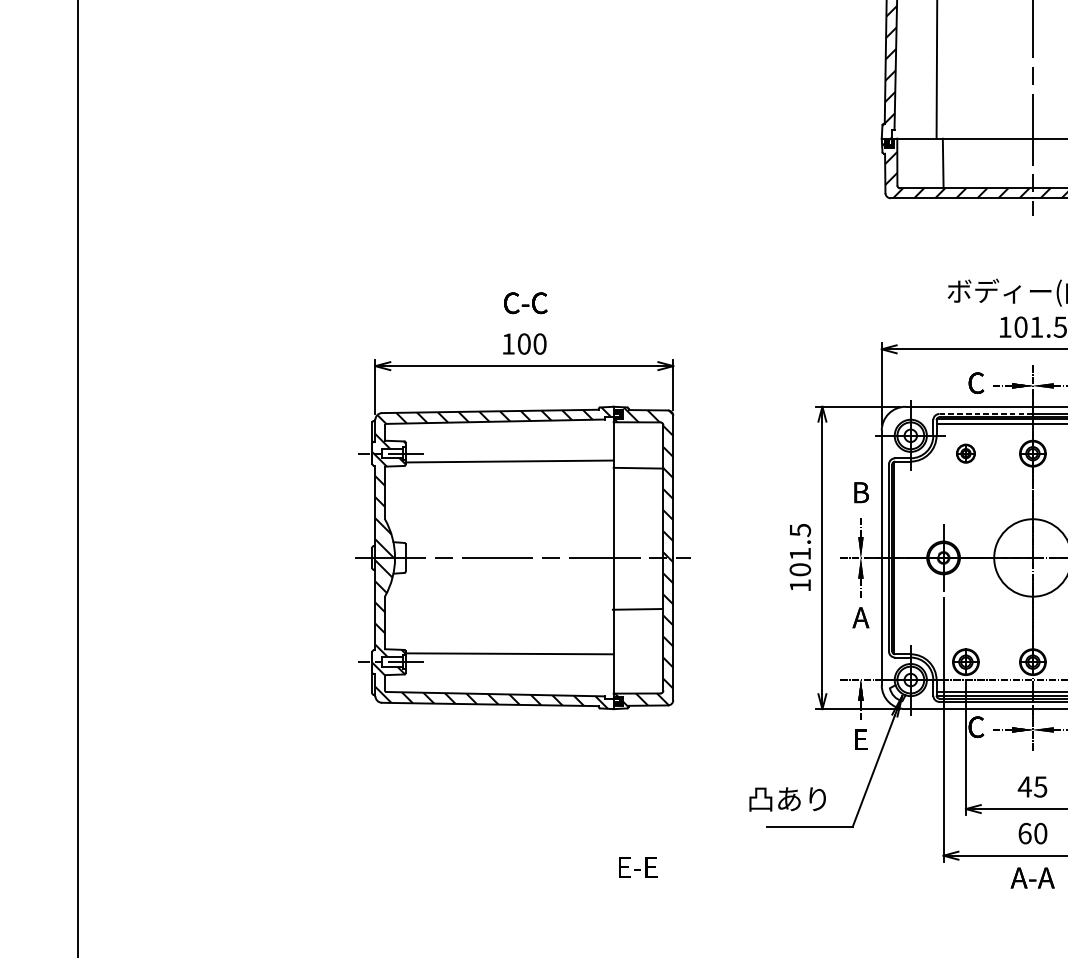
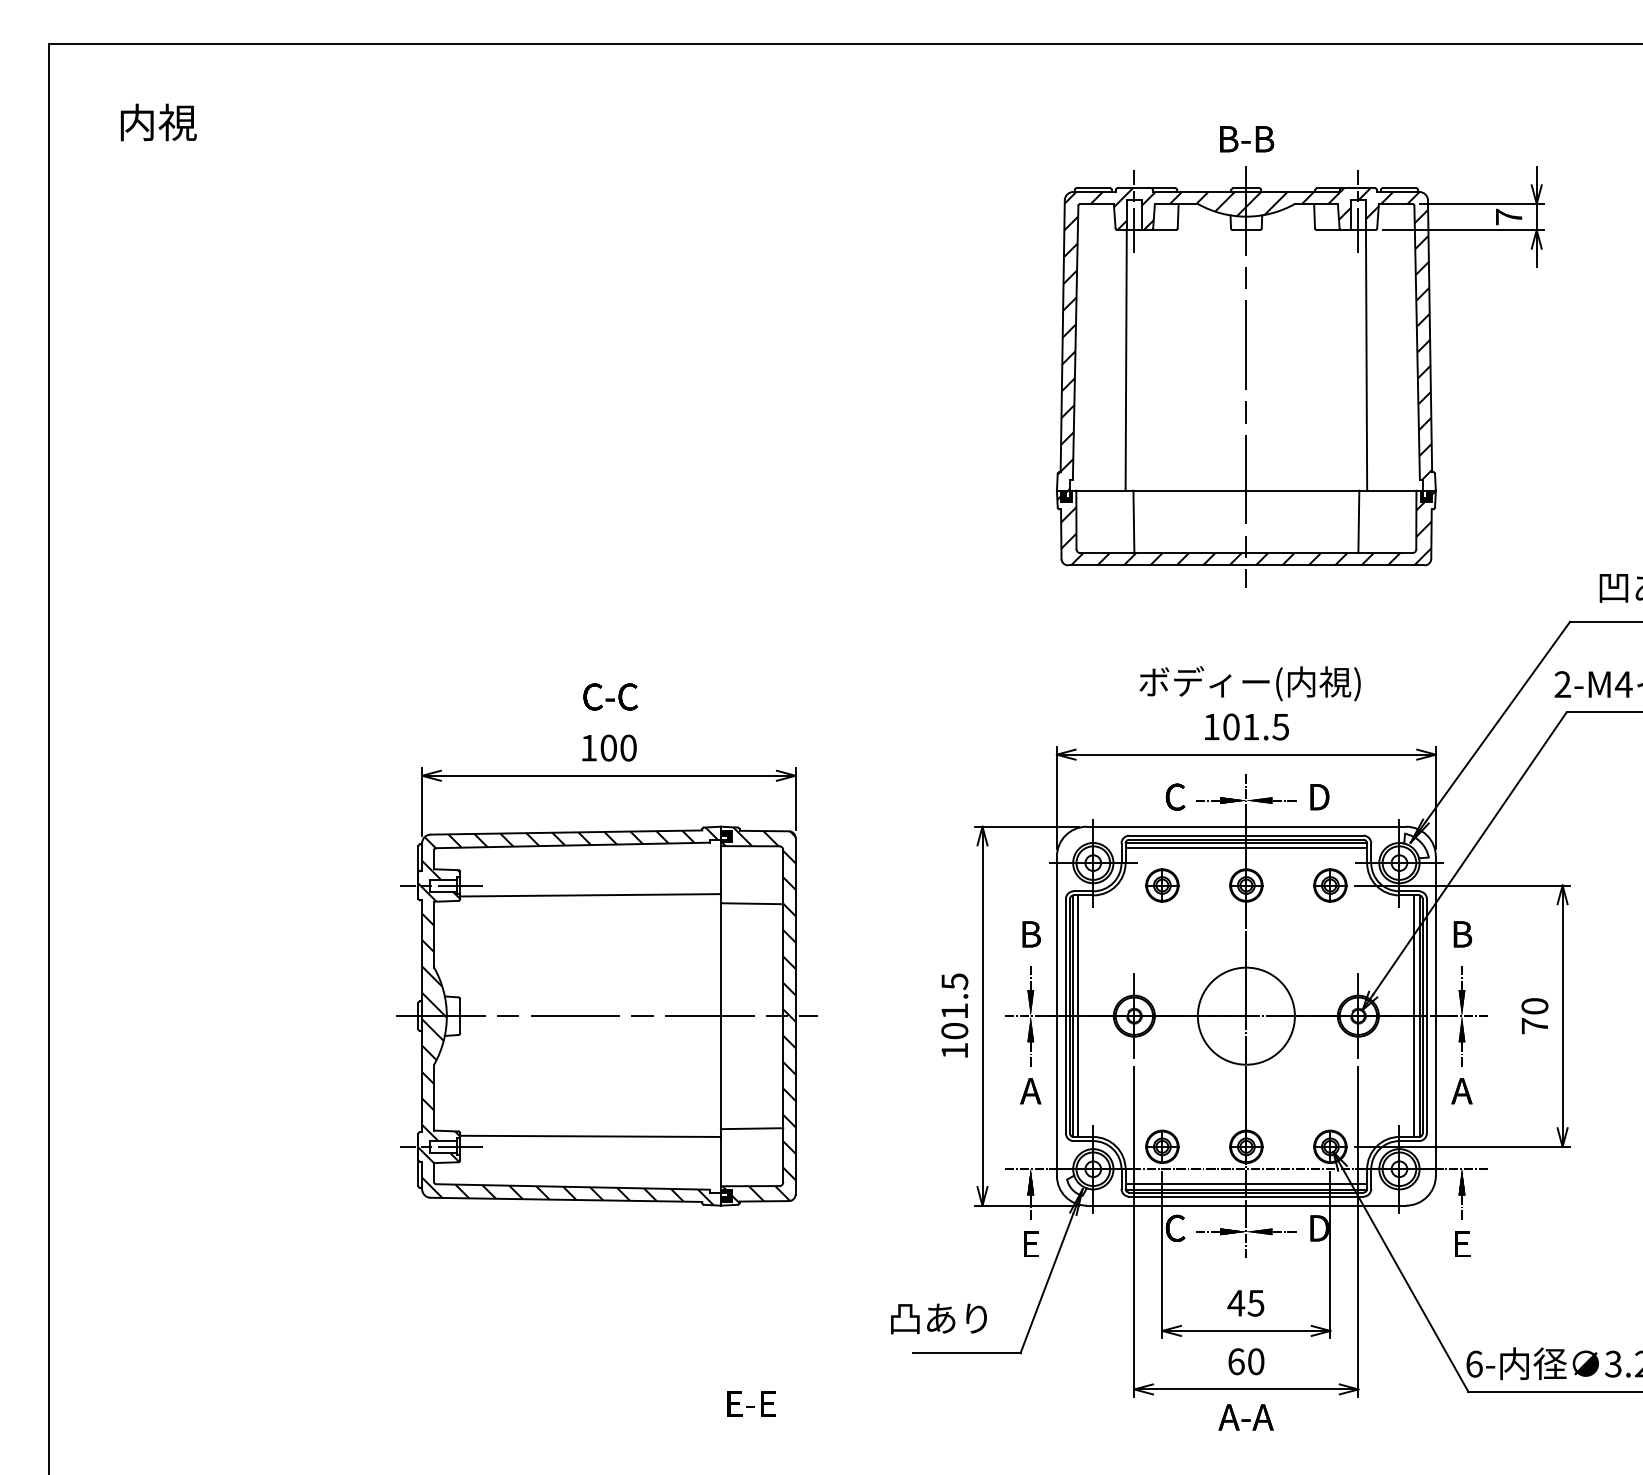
line: (985, 413) -> (1187, 835), dashed -> solid
part: (966, 453) -> (1162, 885), size x1.43
line: (899, 557) -> (1078, 1015), added
line: (637, 609) -> (751, 1128), moved

